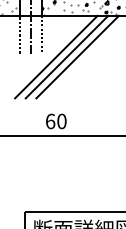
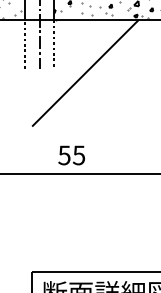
line: (56, 56) -> (72, 72), removed
line: (77, 56) -> (99, 72), removed
text: (55, 121) -> (70, 155), 60 -> 55

